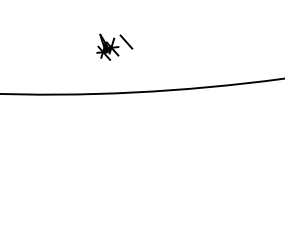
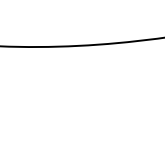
part: (114, 46) -> (68, 21), removed

